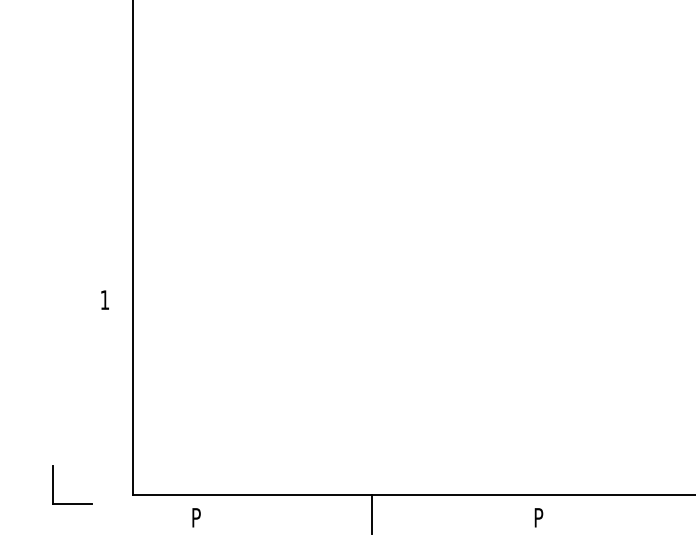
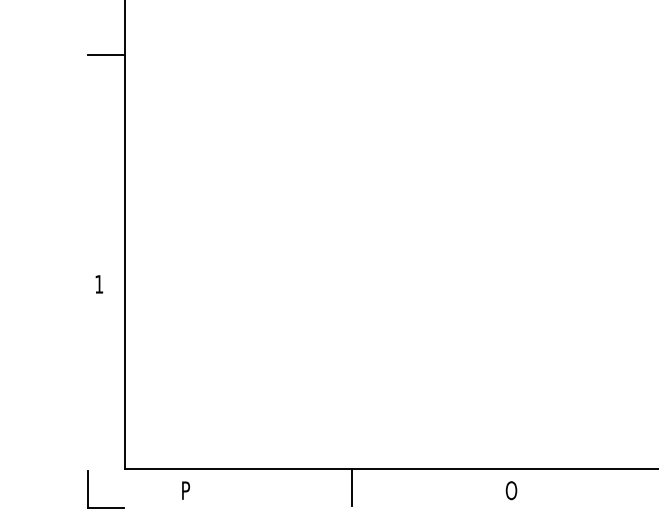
line: (111, 58) -> (105, 55), added
part: (53, 484) -> (88, 489), moved
text: (540, 517) -> (511, 490), P -> O

